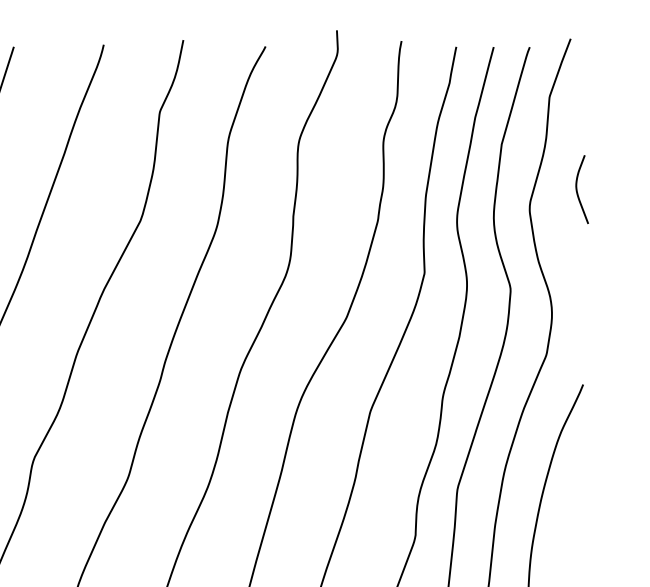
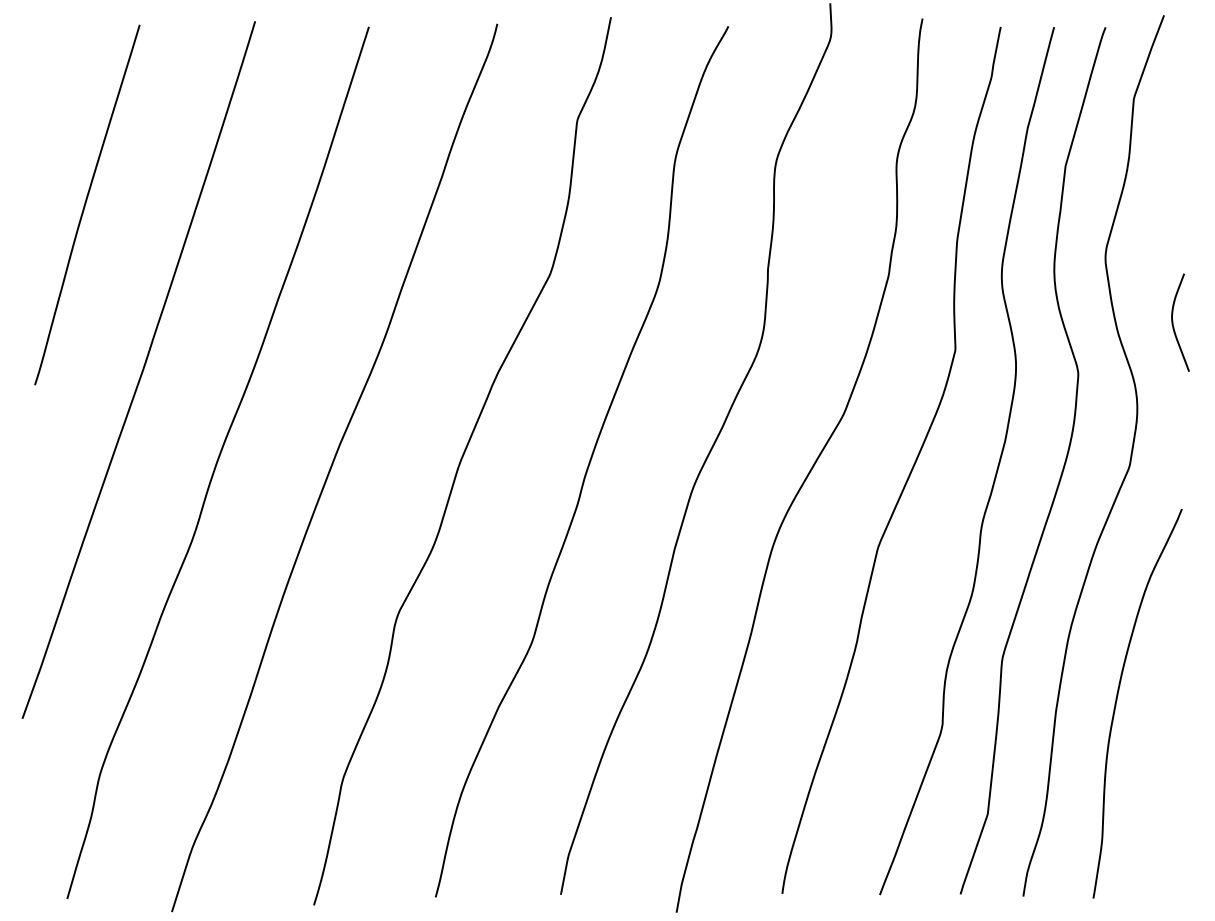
curve: (577, 189) -> (1173, 322), moved

